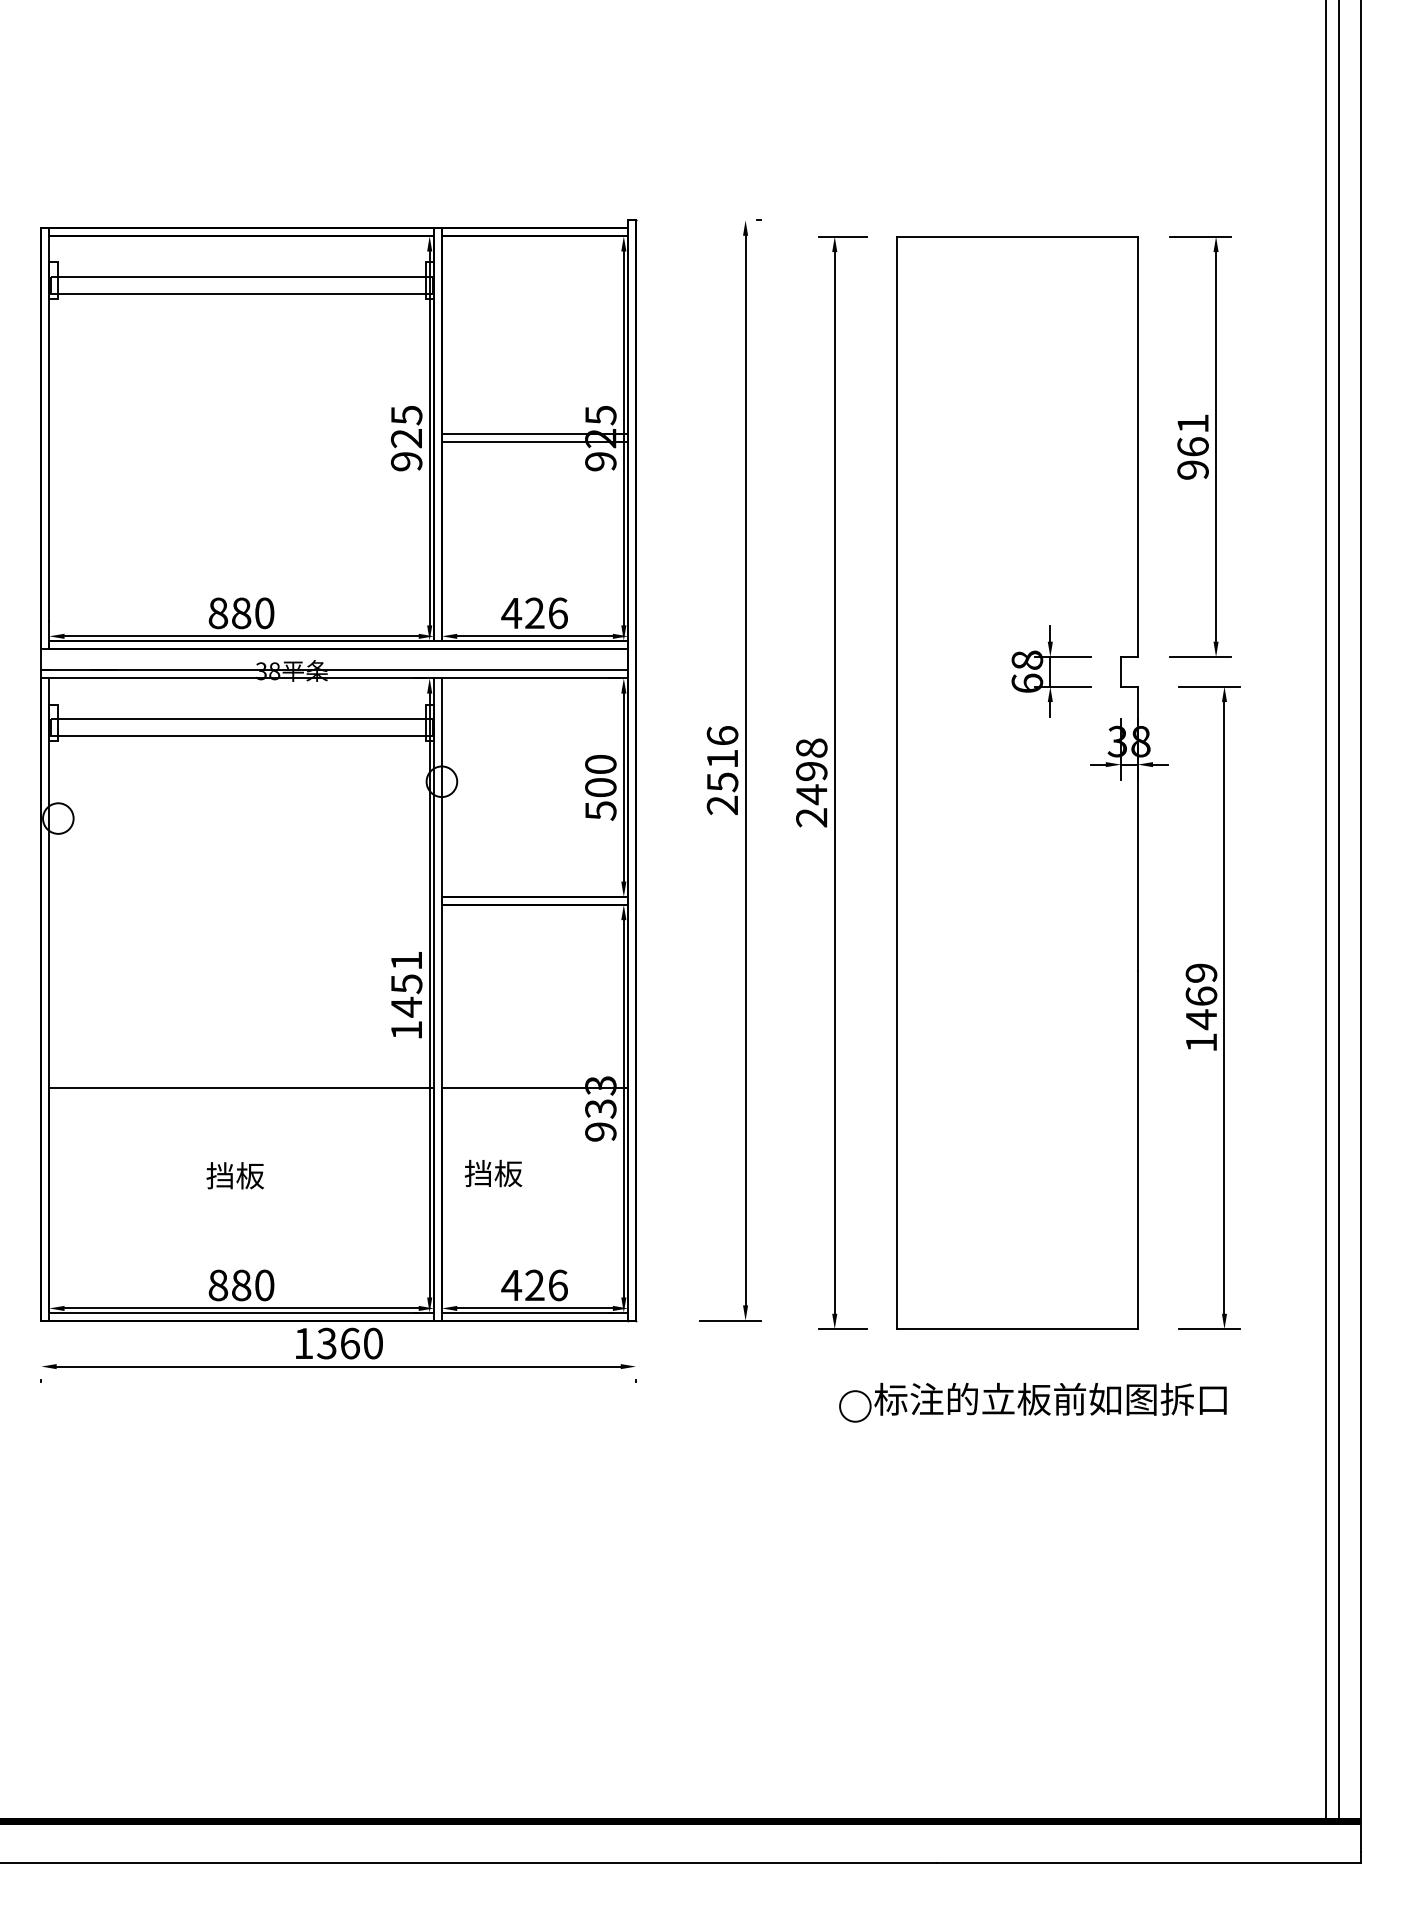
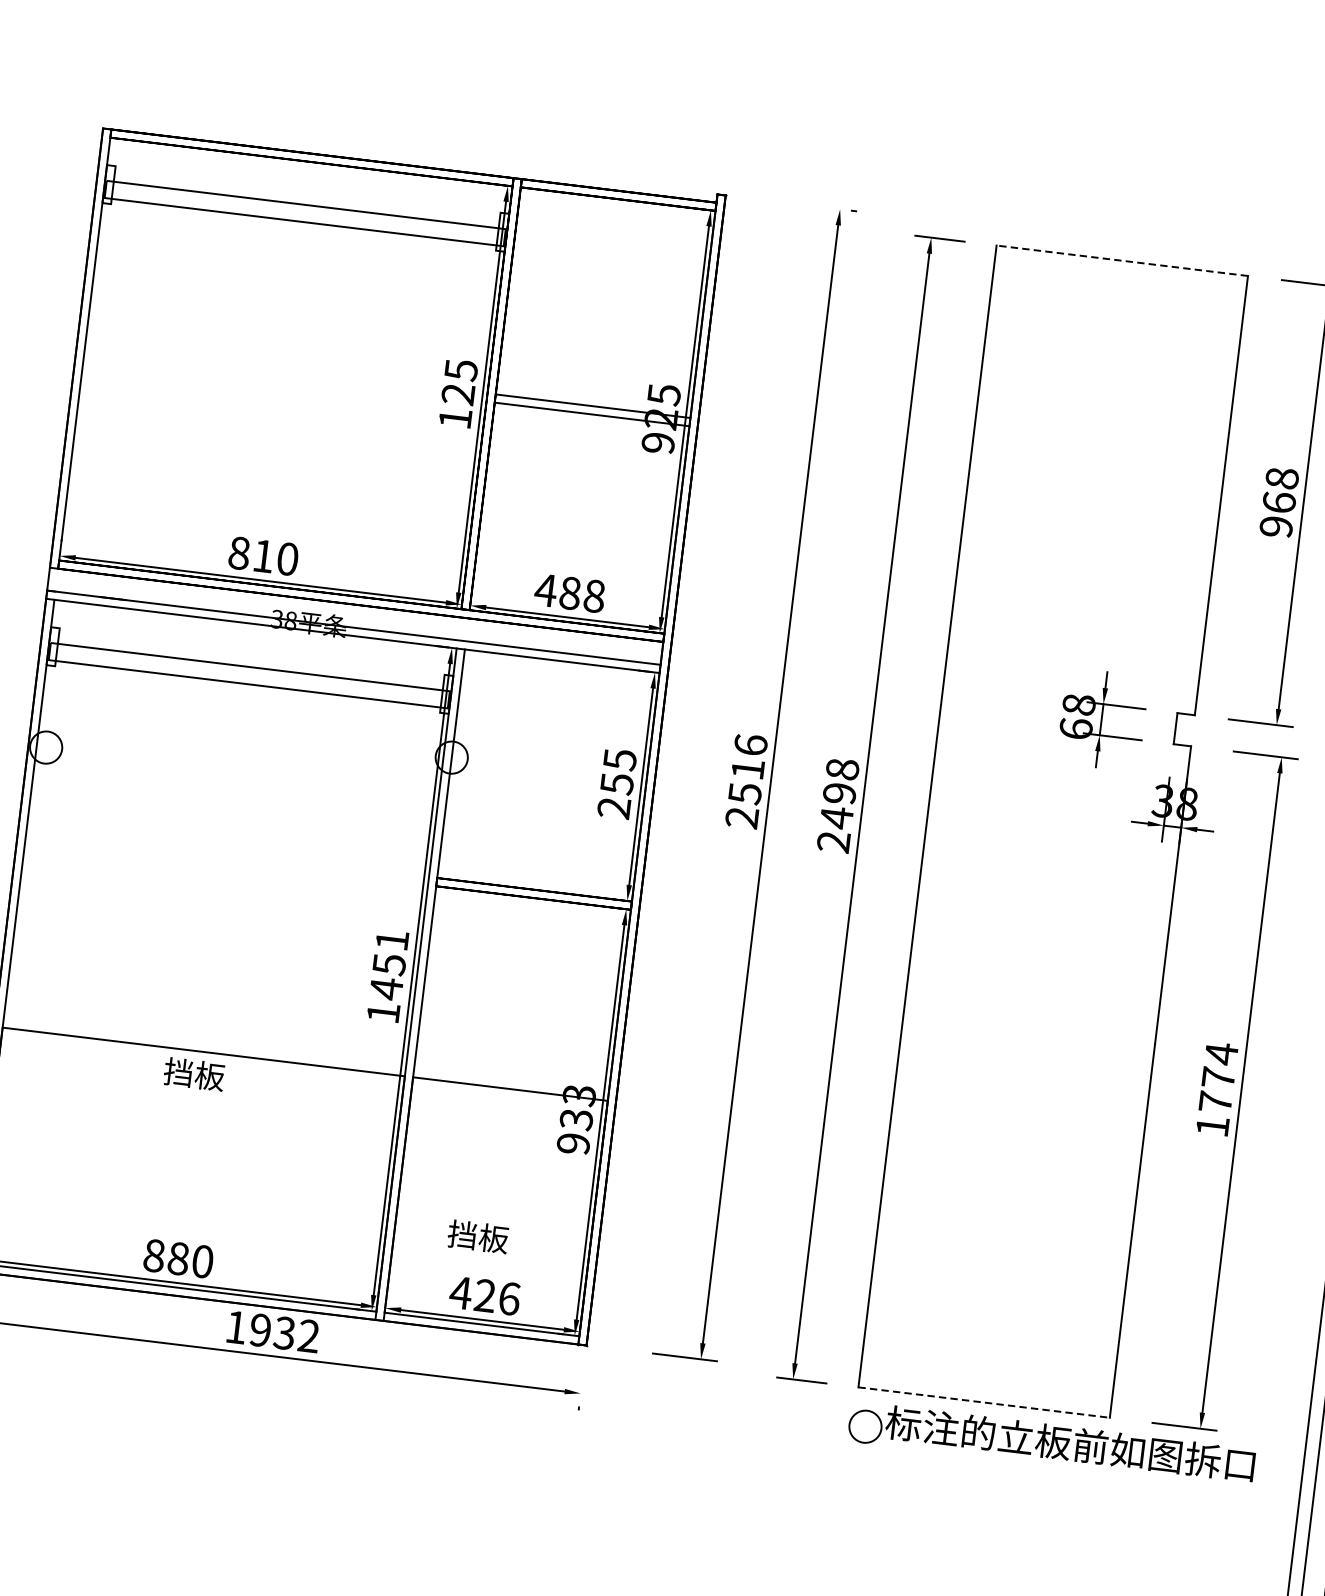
line: (1016, 236) -> (1121, 260), solid -> dashed
text: (1192, 423) -> (1281, 478), 961 -> 968
text: (406, 461) -> (455, 418), 925 -> 125
text: (241, 613) -> (263, 556), 880 -> 810
text: (546, 613) -> (582, 594), 426 -> 488
text: (600, 787) -> (616, 783), 500 -> 255
text: (1201, 996) -> (1218, 1078), 1469 -> 1774
text: (493, 1173) -> (478, 1236), moved
text: (234, 1175) -> (193, 1073), moved
line: (1017, 1329) -> (984, 1402), solid -> dashed
text: (349, 1343) -> (284, 1333), 1360 -> 1932
part: (1032, 1402) -> (1051, 1445), moved

